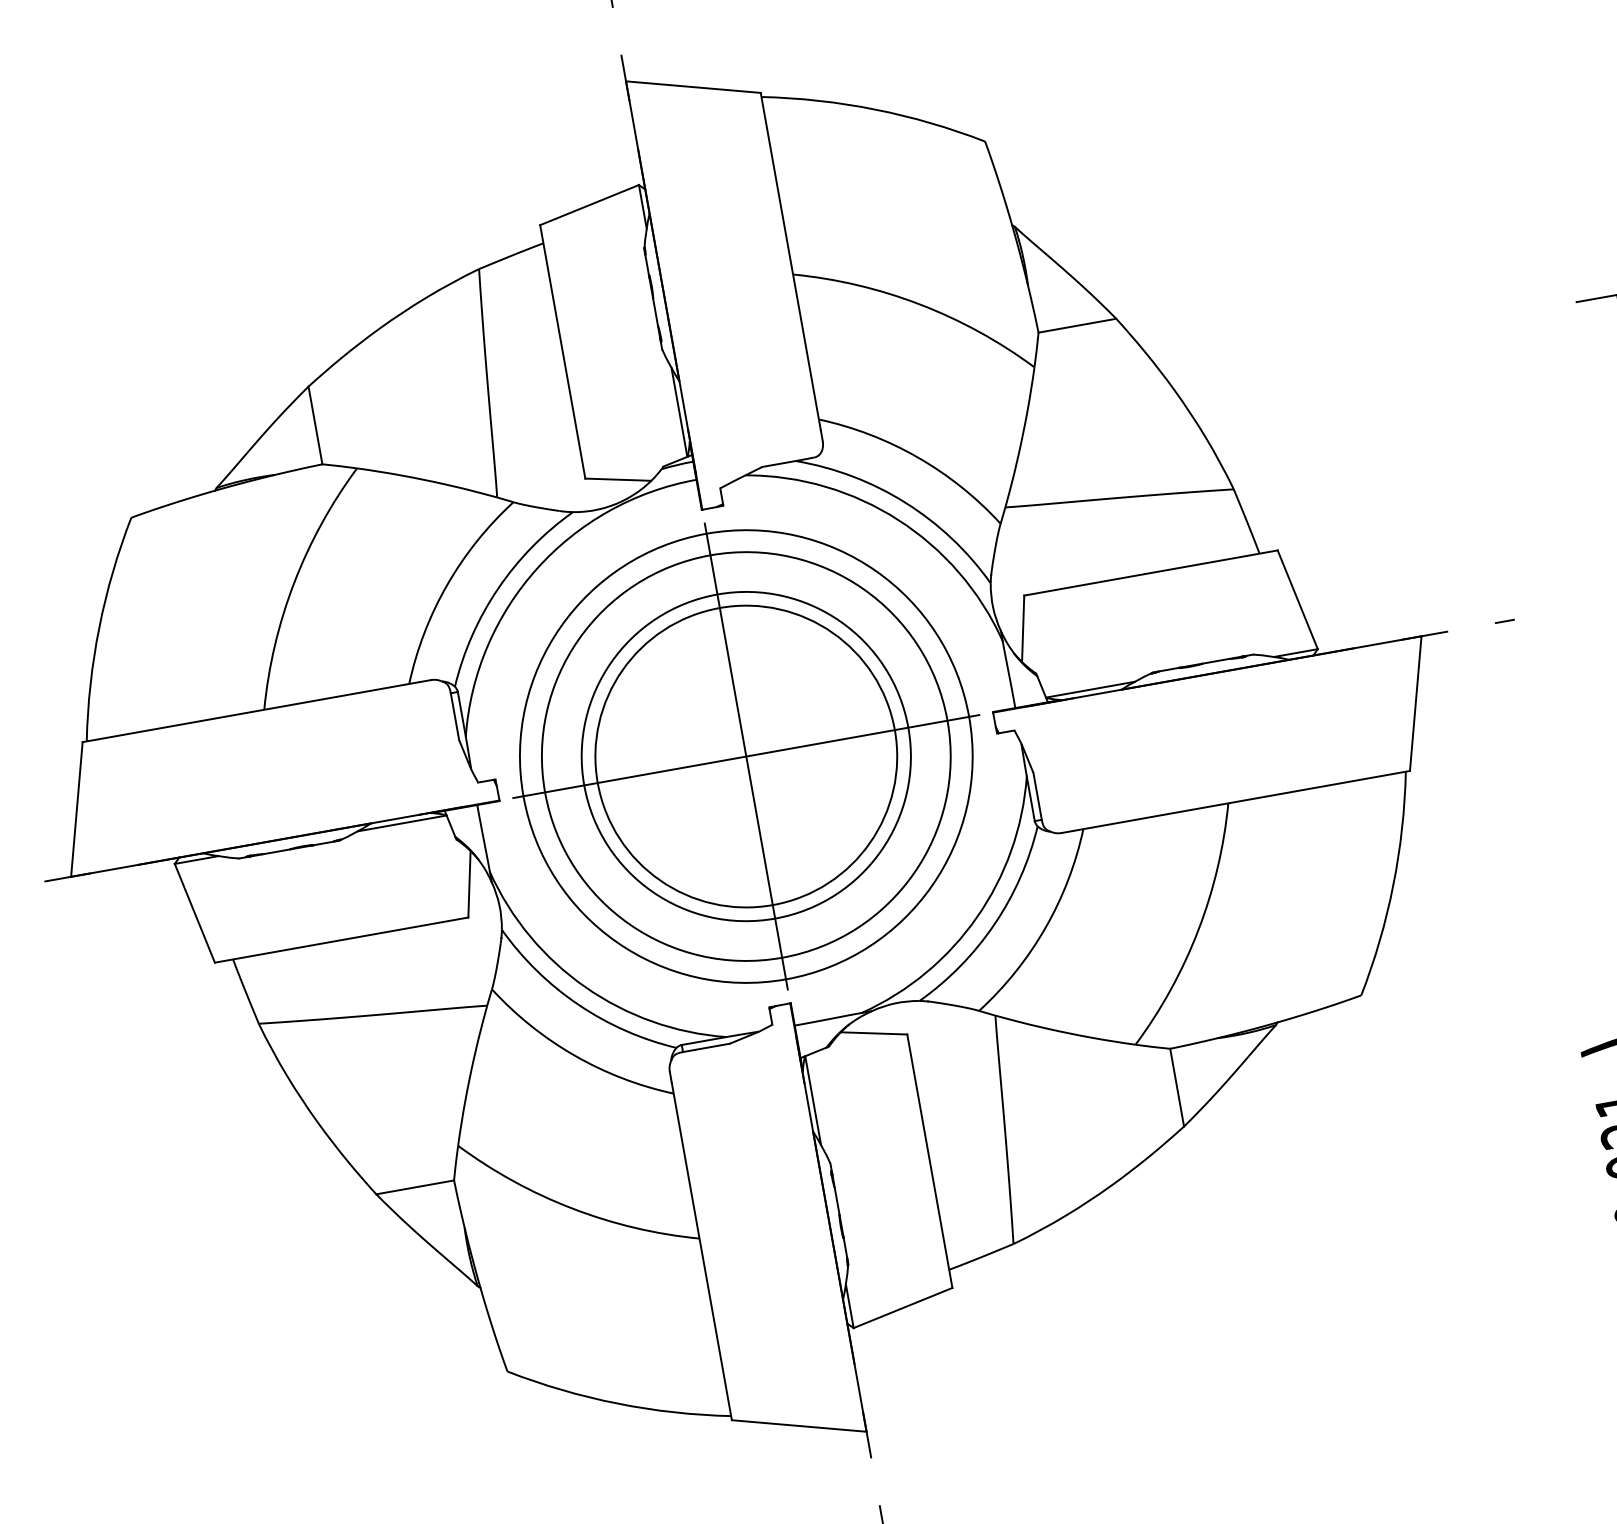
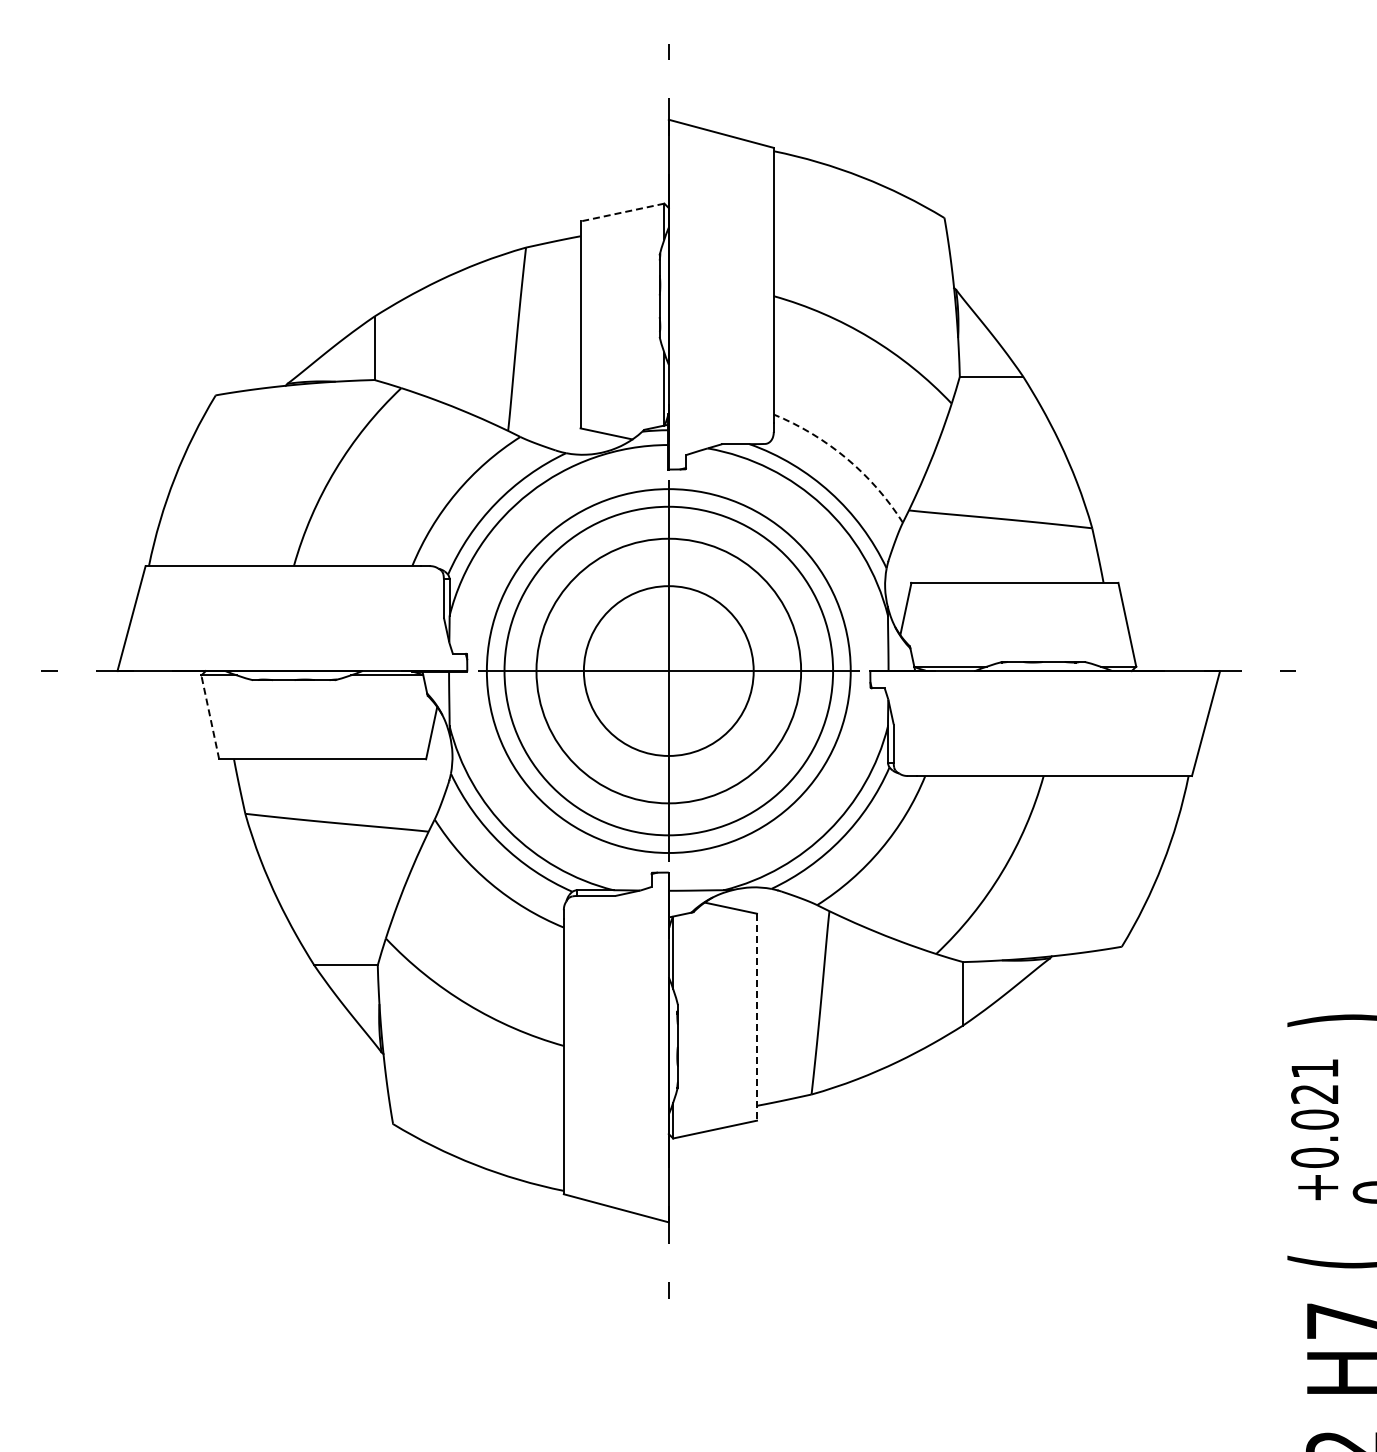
line: (589, 205) -> (622, 212), solid -> dashed
arc: (917, 457) -> (846, 458), solid -> dashed
circle: (745, 755) -> (668, 670), size x0.7
line: (195, 913) -> (210, 717), solid -> dashed
line: (930, 1161) -> (757, 1017), solid -> dashed

